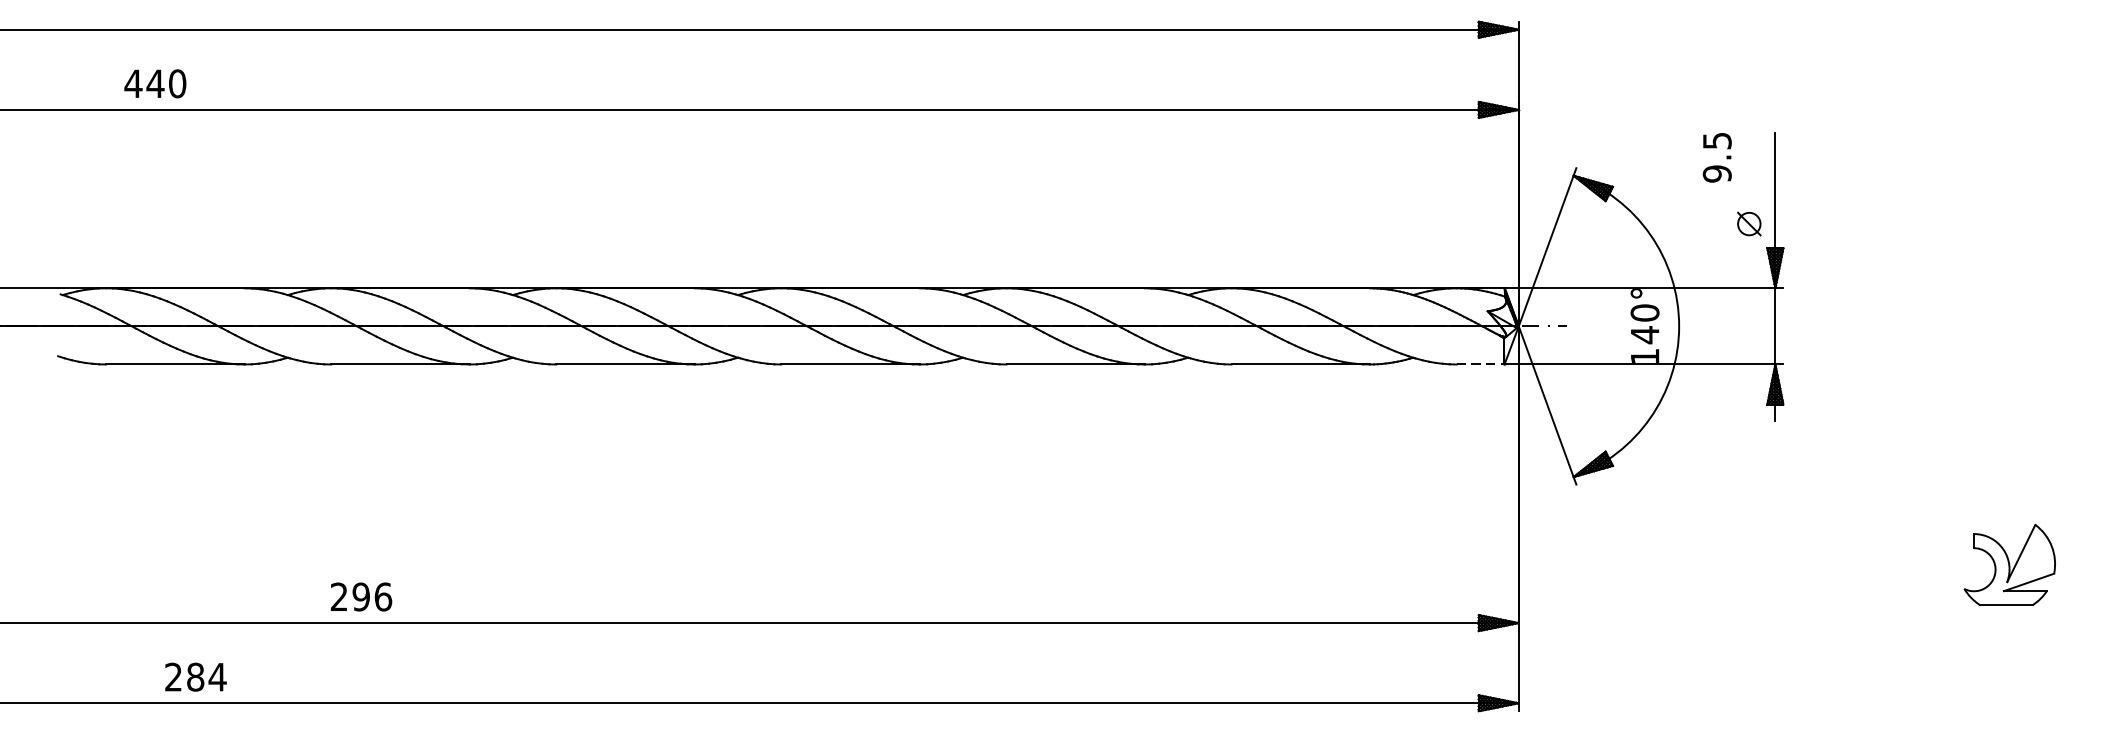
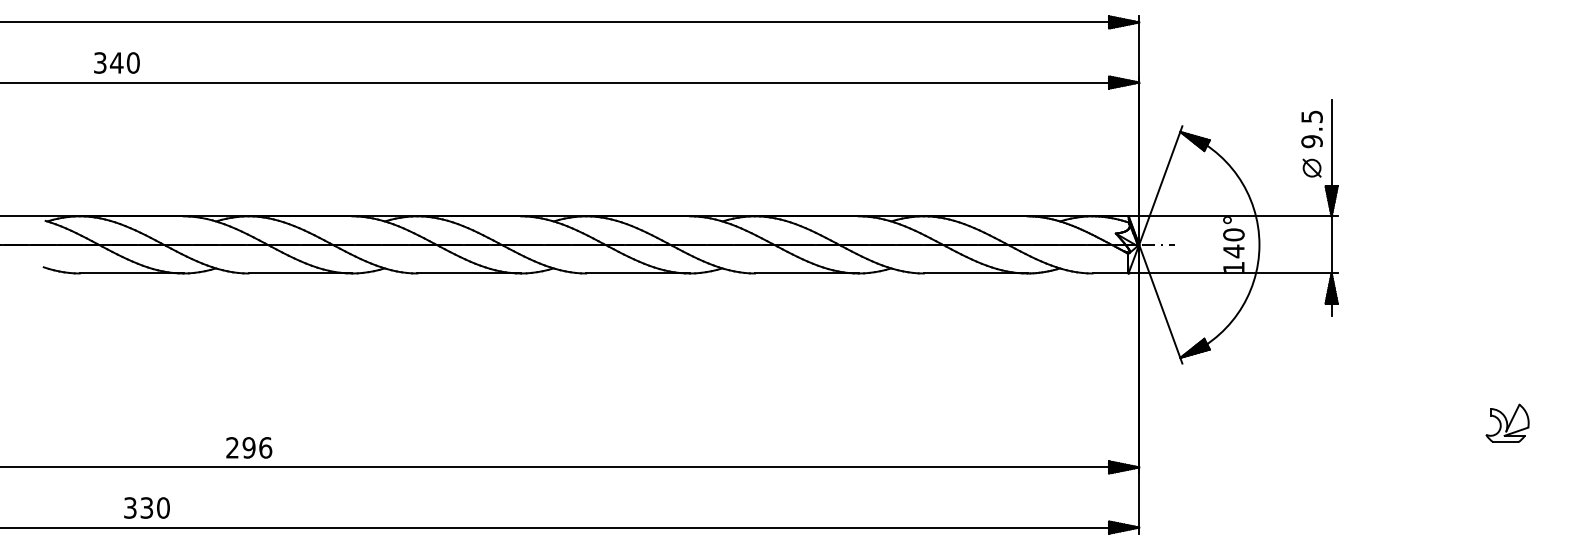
text: (133, 83) -> (100, 62), 440 -> 340
text: (1716, 157) -> (1311, 129), moved
line: (1480, 364) -> (1110, 273), dashed -> solid
part: (2009, 563) -> (1507, 422), size x0.62
text: (361, 596) -> (249, 447), moved
text: (196, 676) -> (147, 507), 284 -> 330

